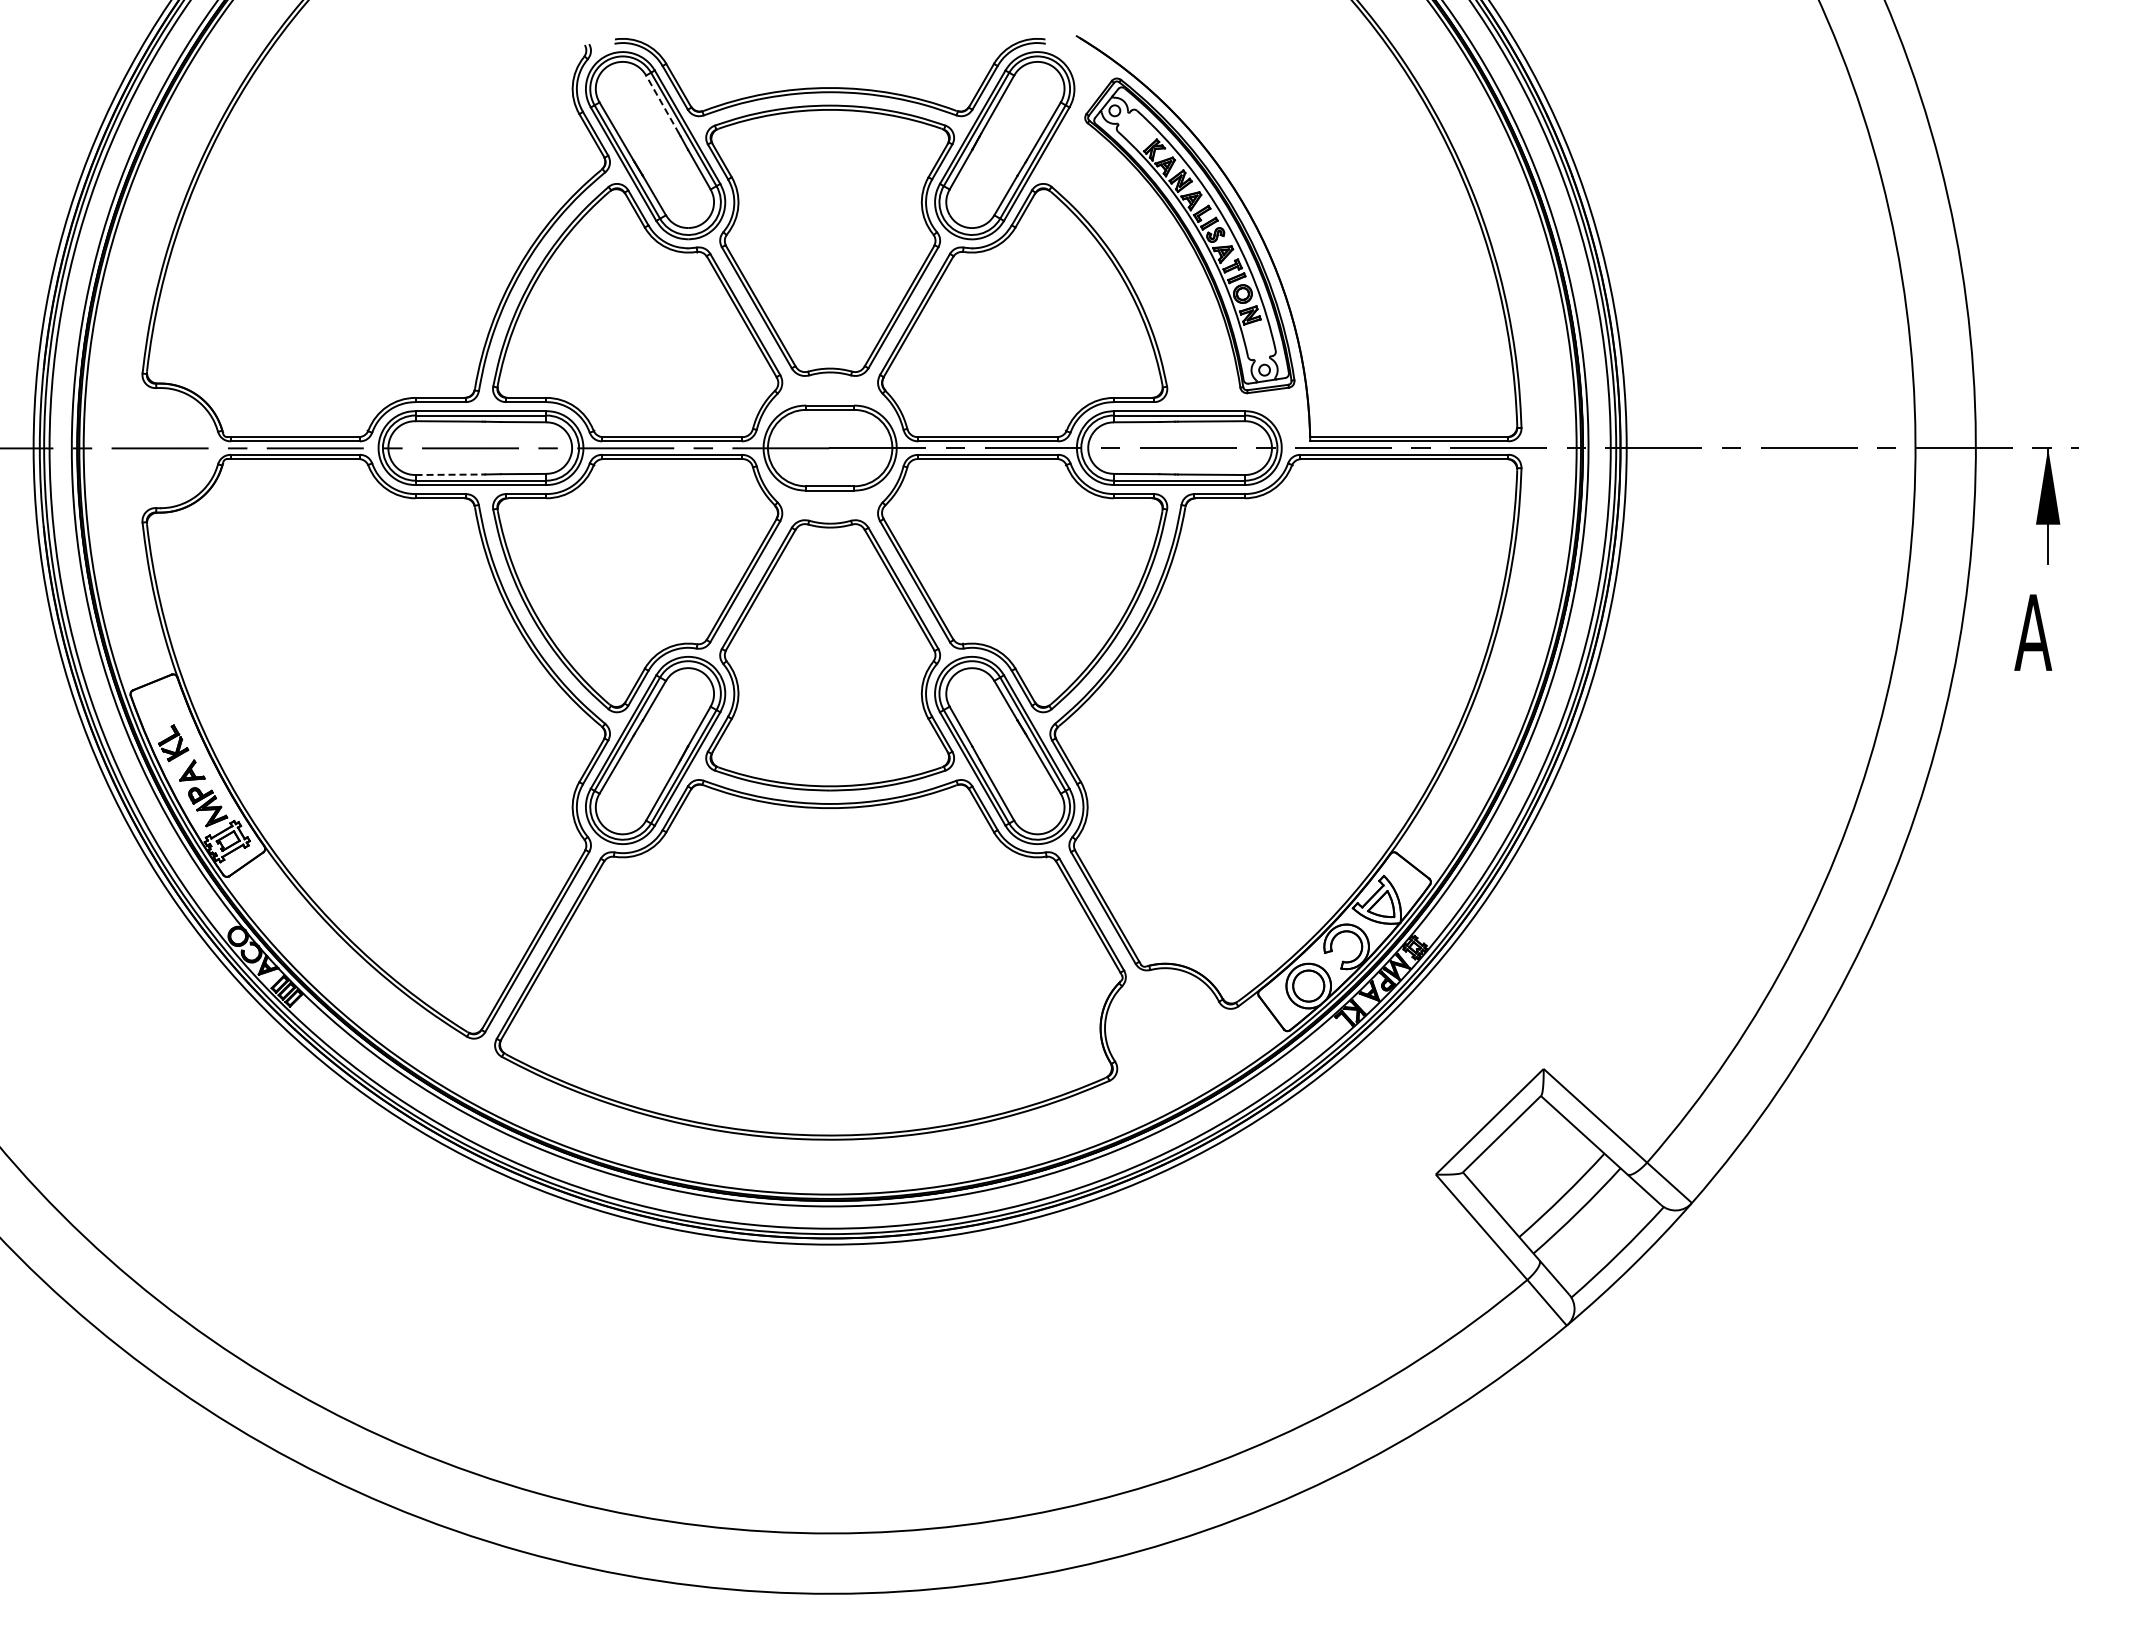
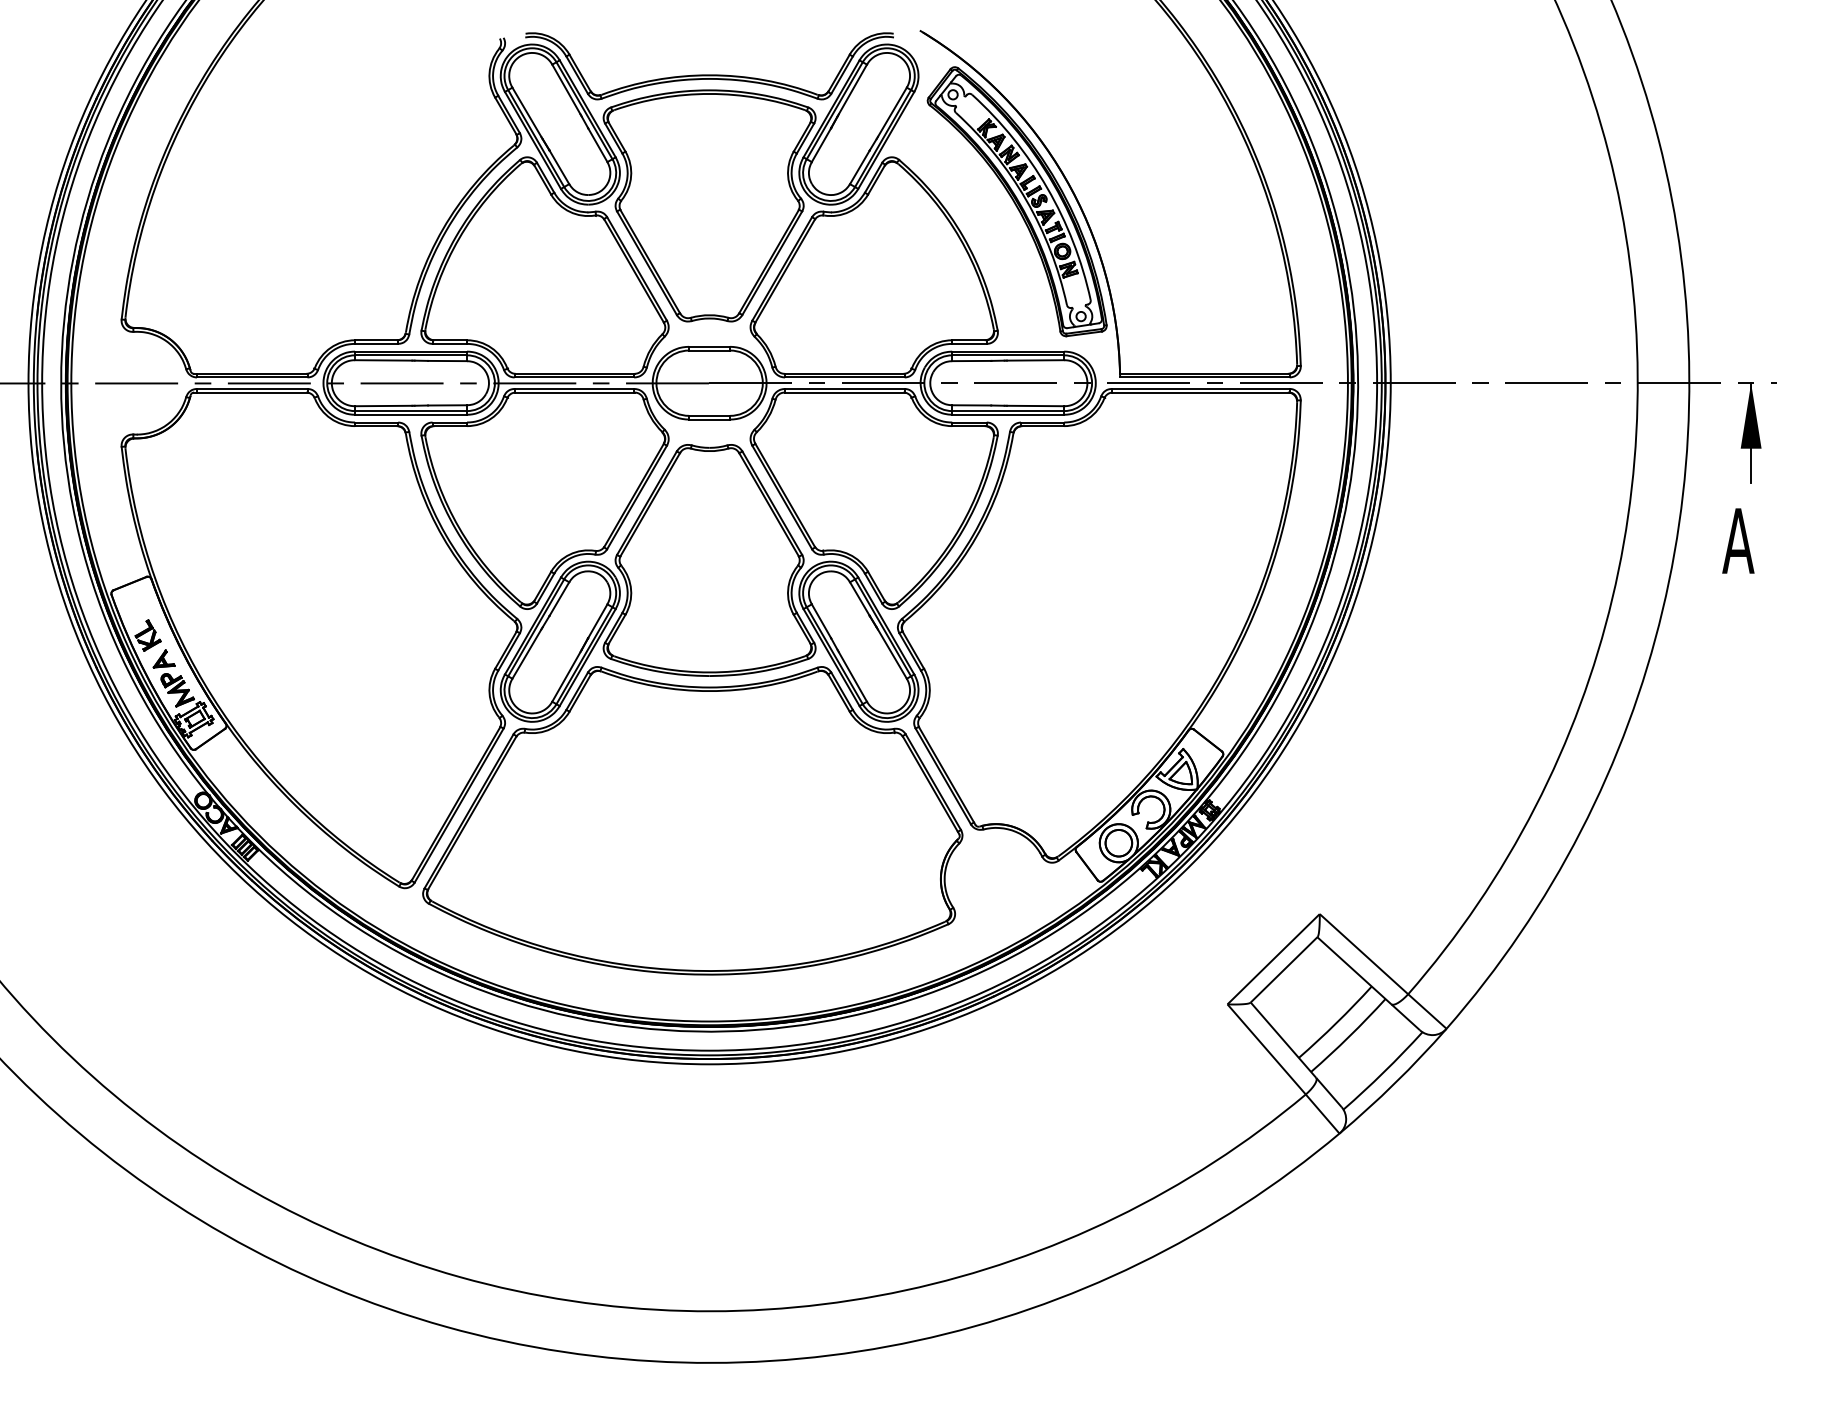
line: (662, 104) -> (566, 89), dashed -> solid
line: (449, 474) -> (384, 405), dashed -> solid

